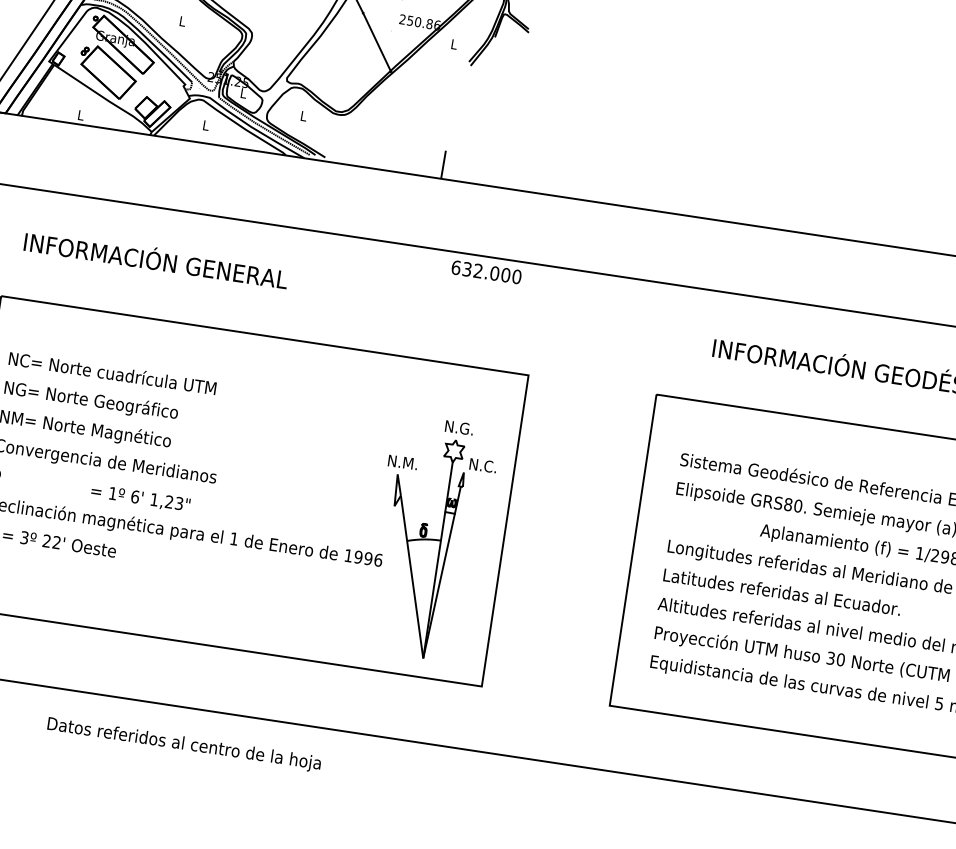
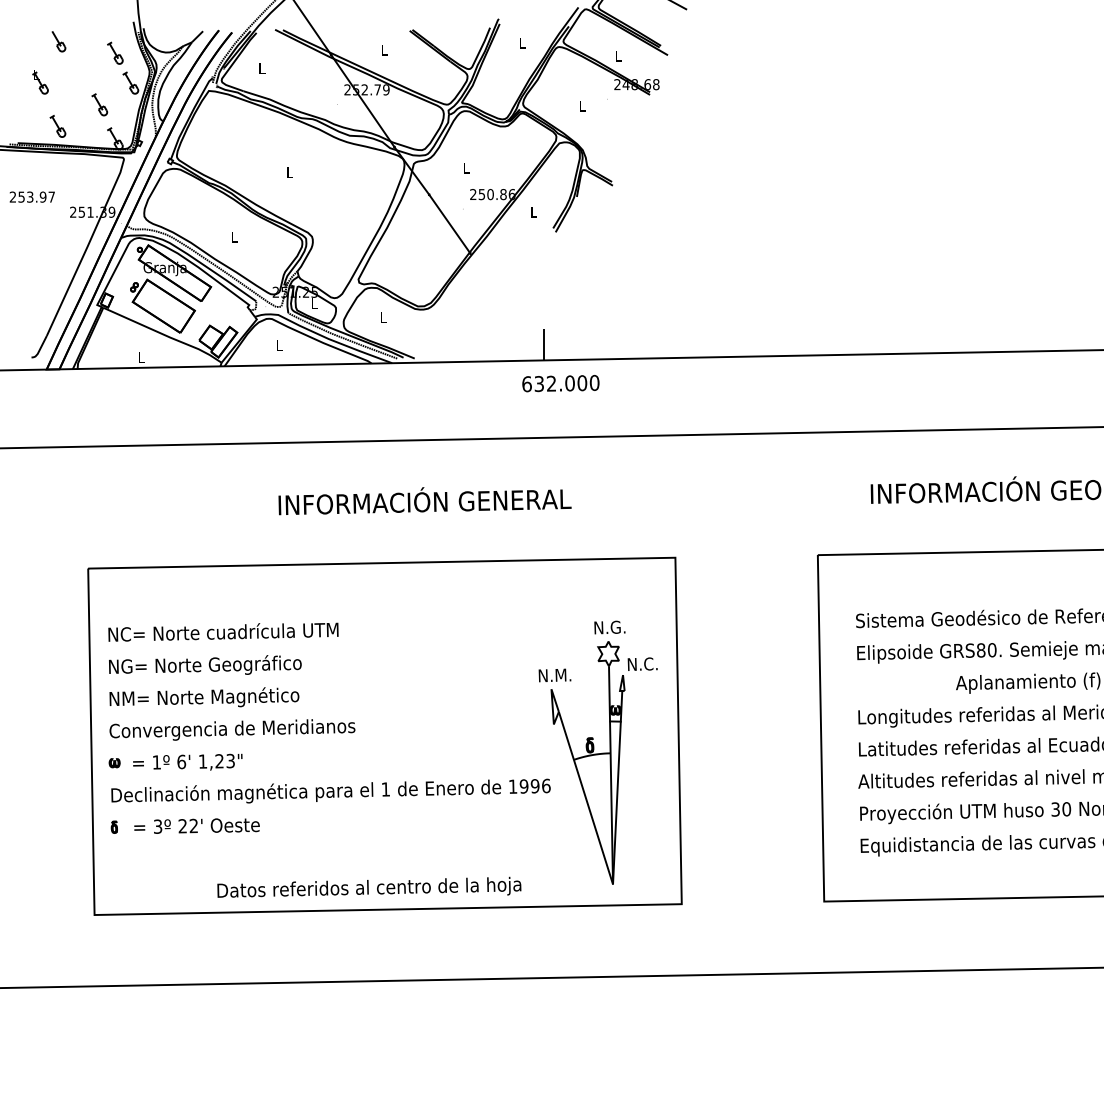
text: (155, 260) -> (424, 501), moved
text: (486, 272) -> (560, 383), moved
text: (140, 497) -> (187, 761), moved
text: (184, 742) -> (369, 886), moved

